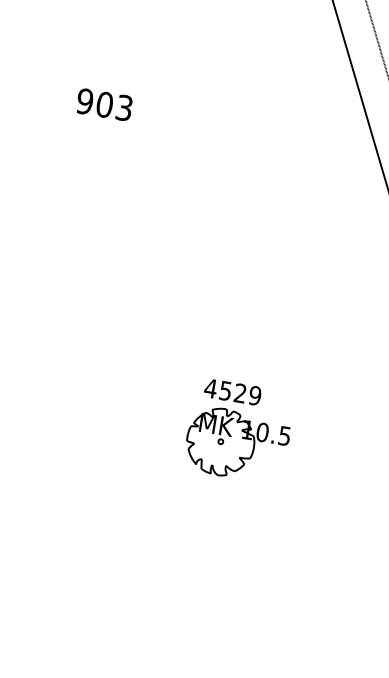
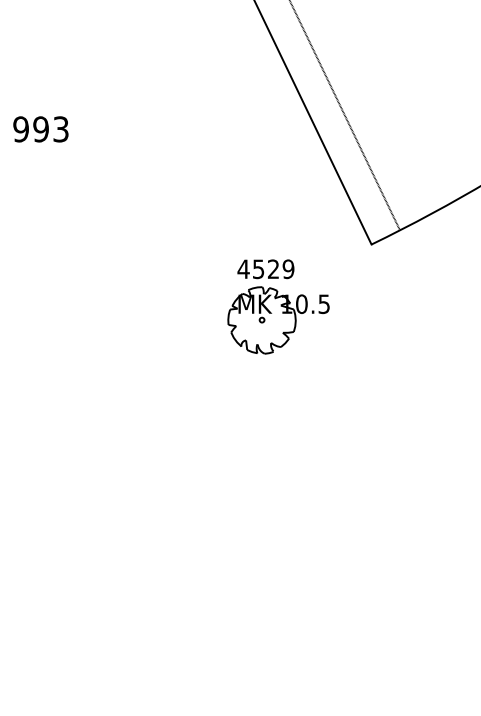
text: (104, 104) -> (40, 129), 903 -> 993
part: (239, 430) -> (278, 306), moved

